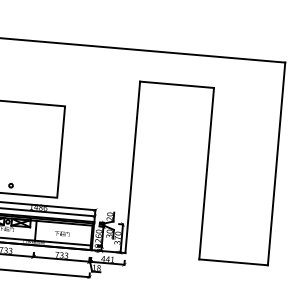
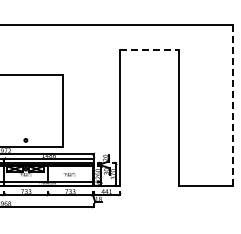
line: (177, 85) -> (149, 50), solid -> dashed
line: (276, 163) -> (232, 105), solid -> dashed

